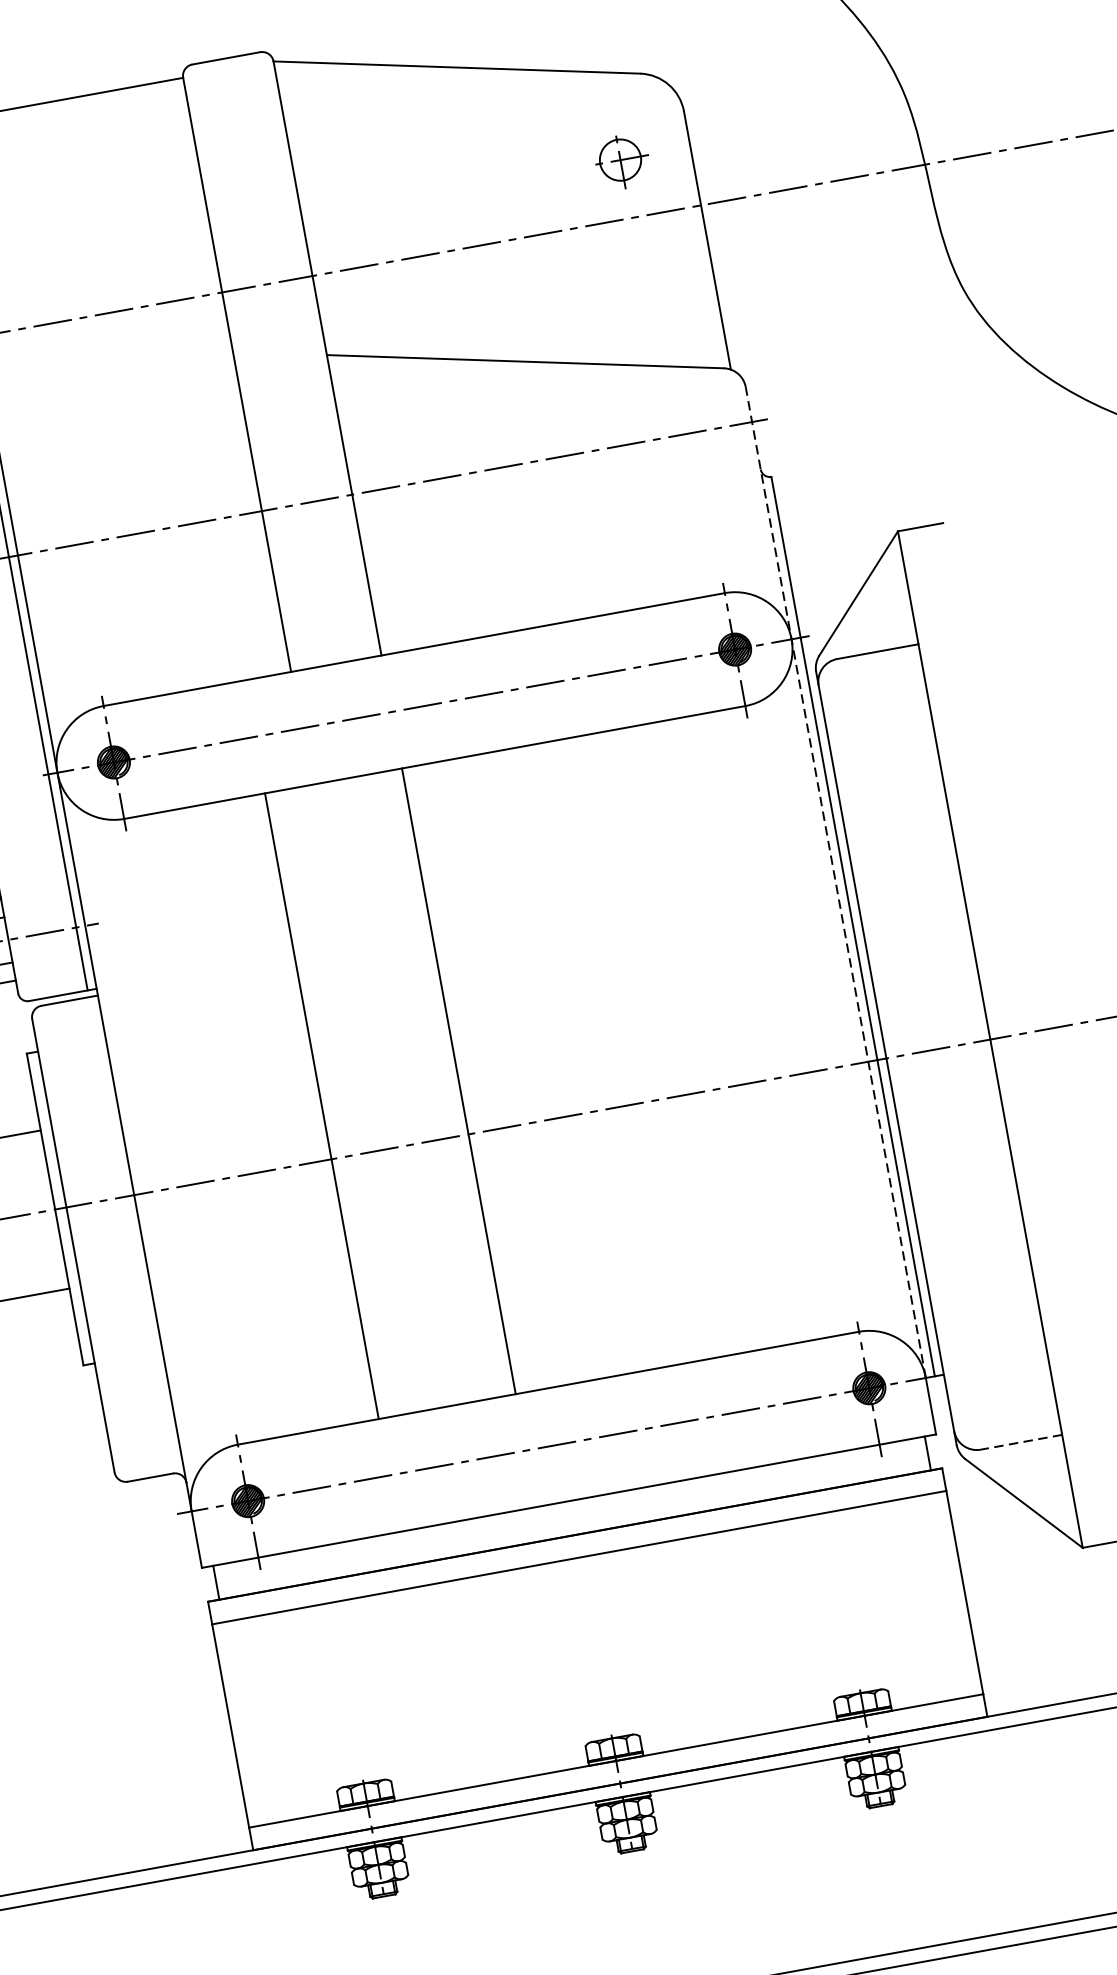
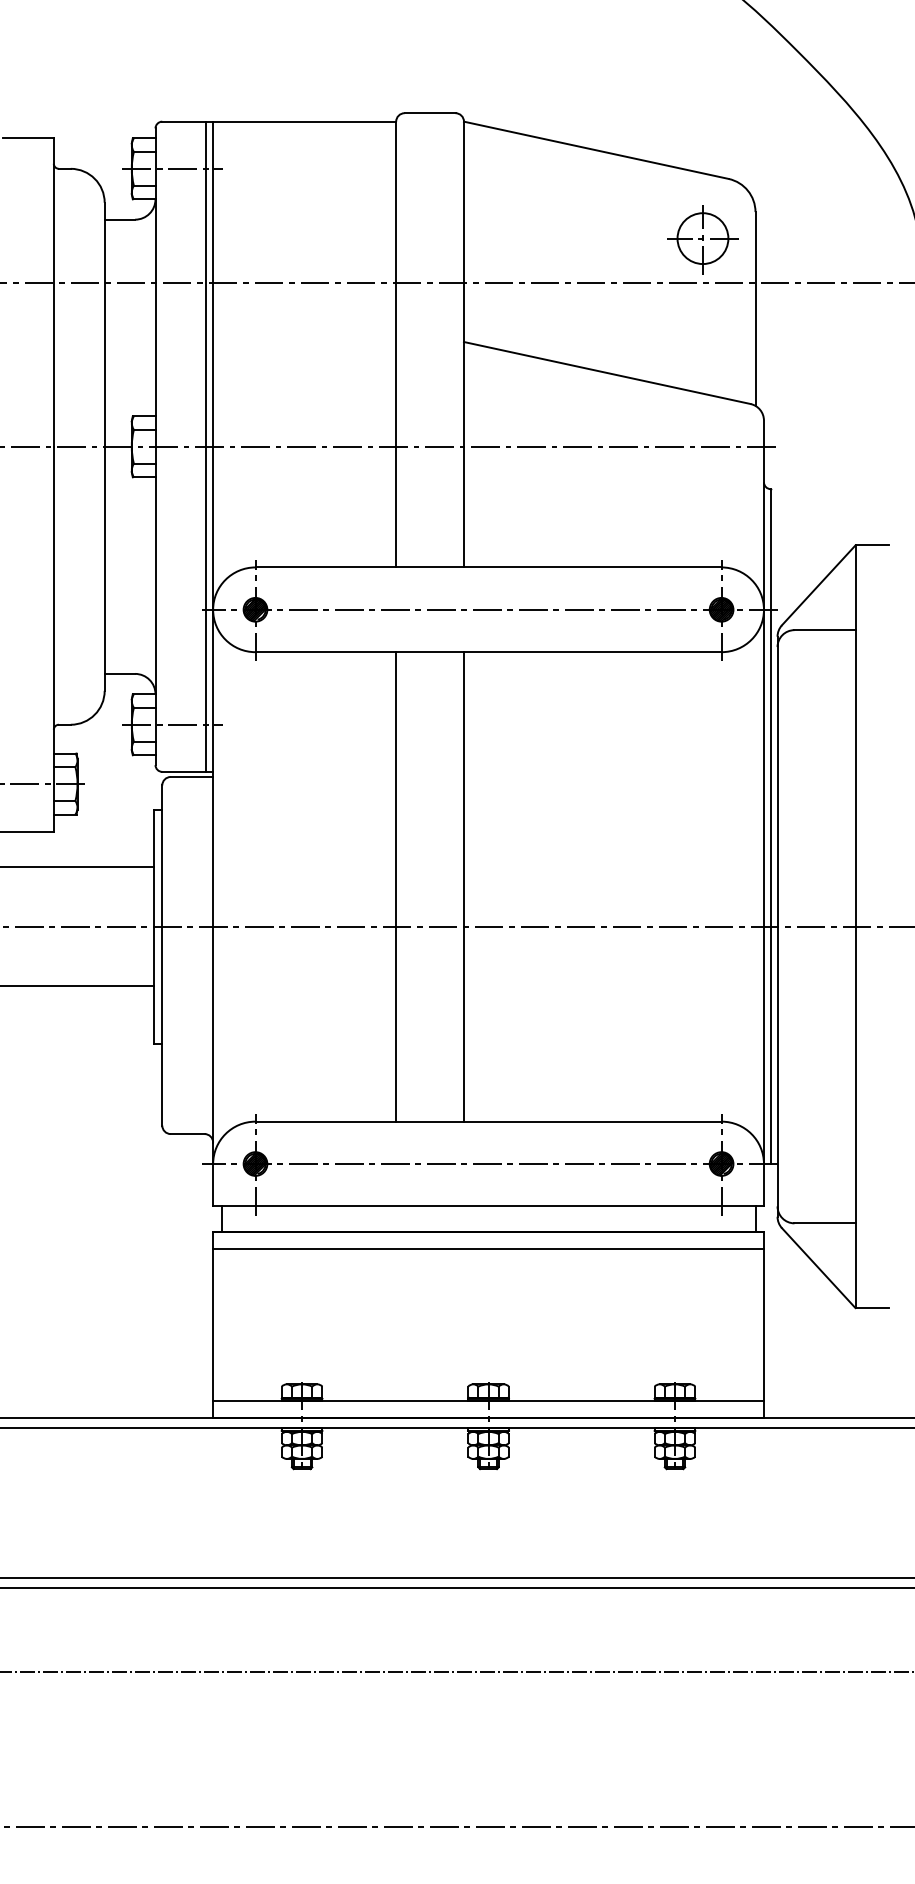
part: (619, 160) -> (702, 239), size x1.67
line: (835, 882) -> (763, 792), dashed -> solid
line: (322, 1105) -> (396, 886), moved
line: (1020, 1442) -> (824, 1223), dashed -> solid

